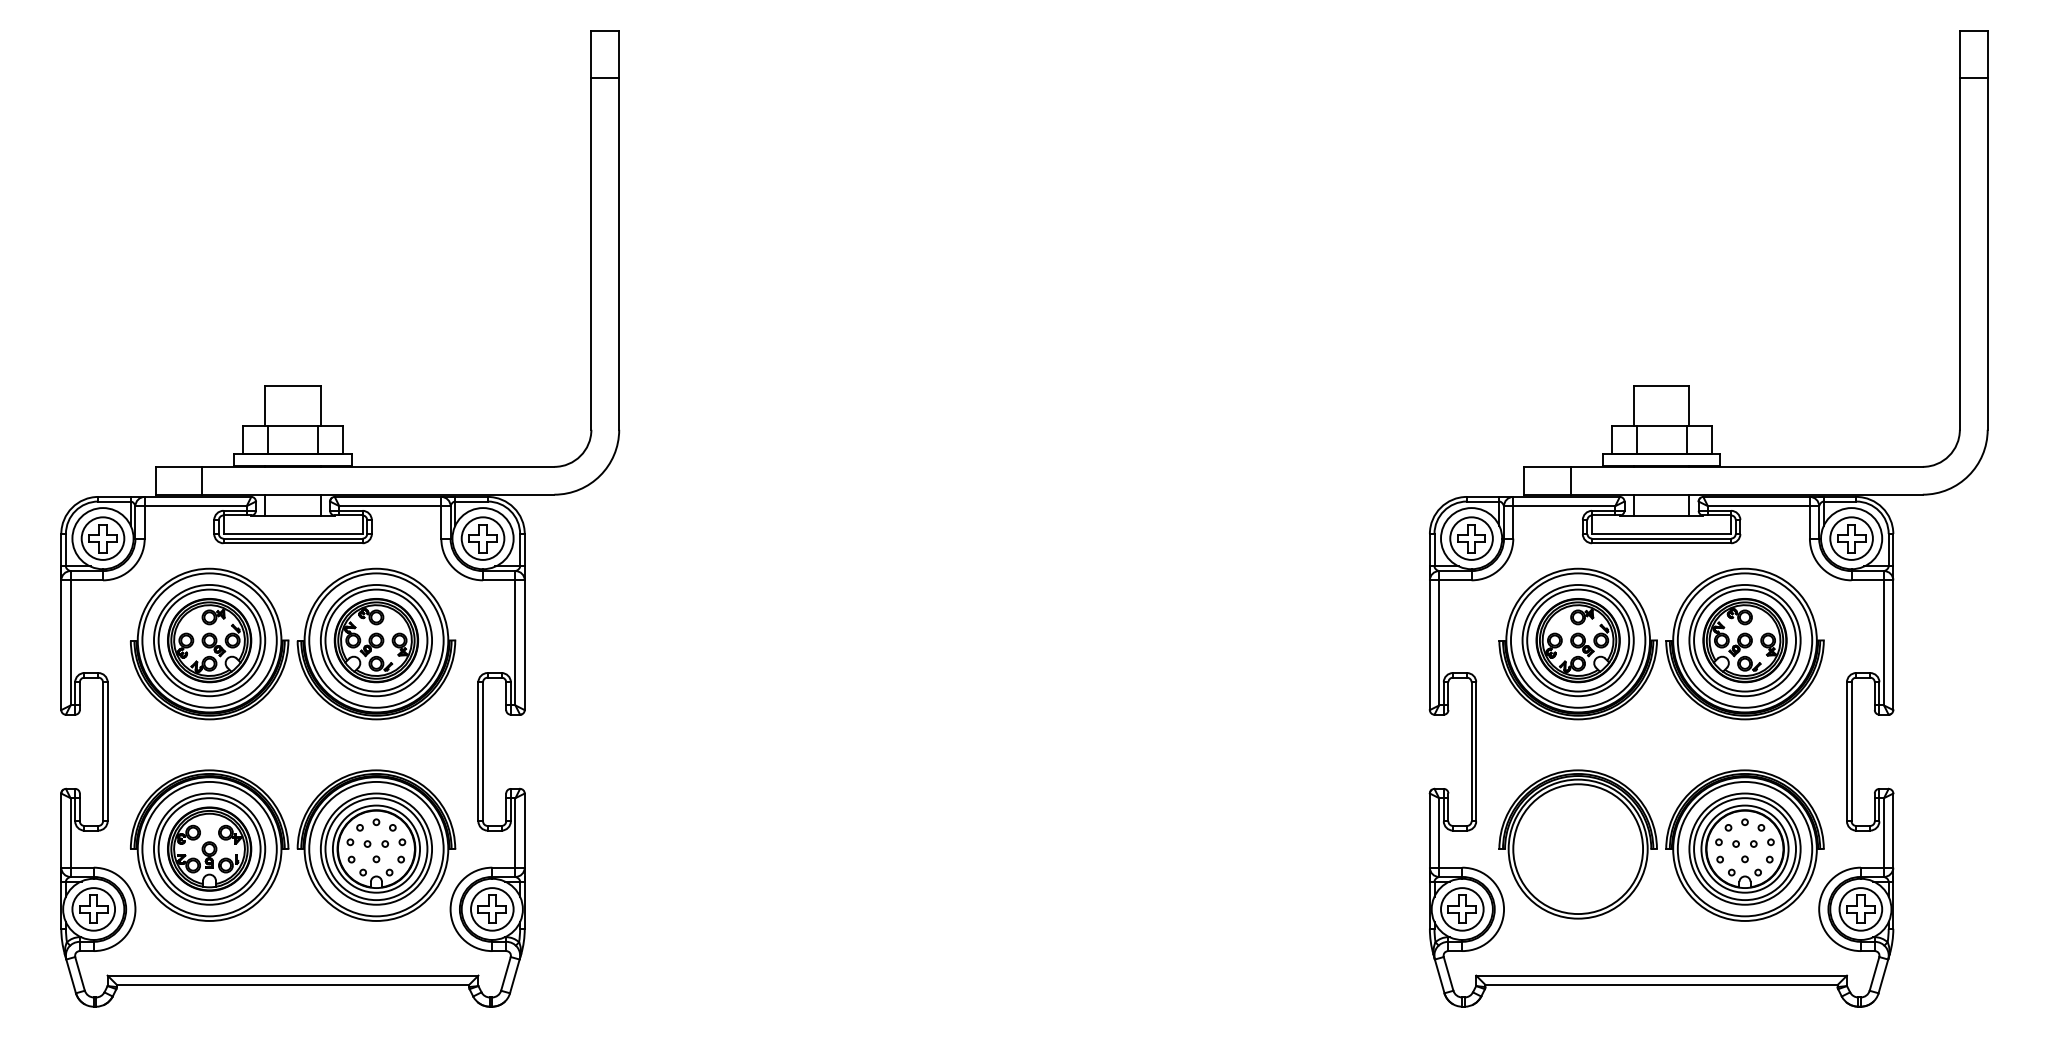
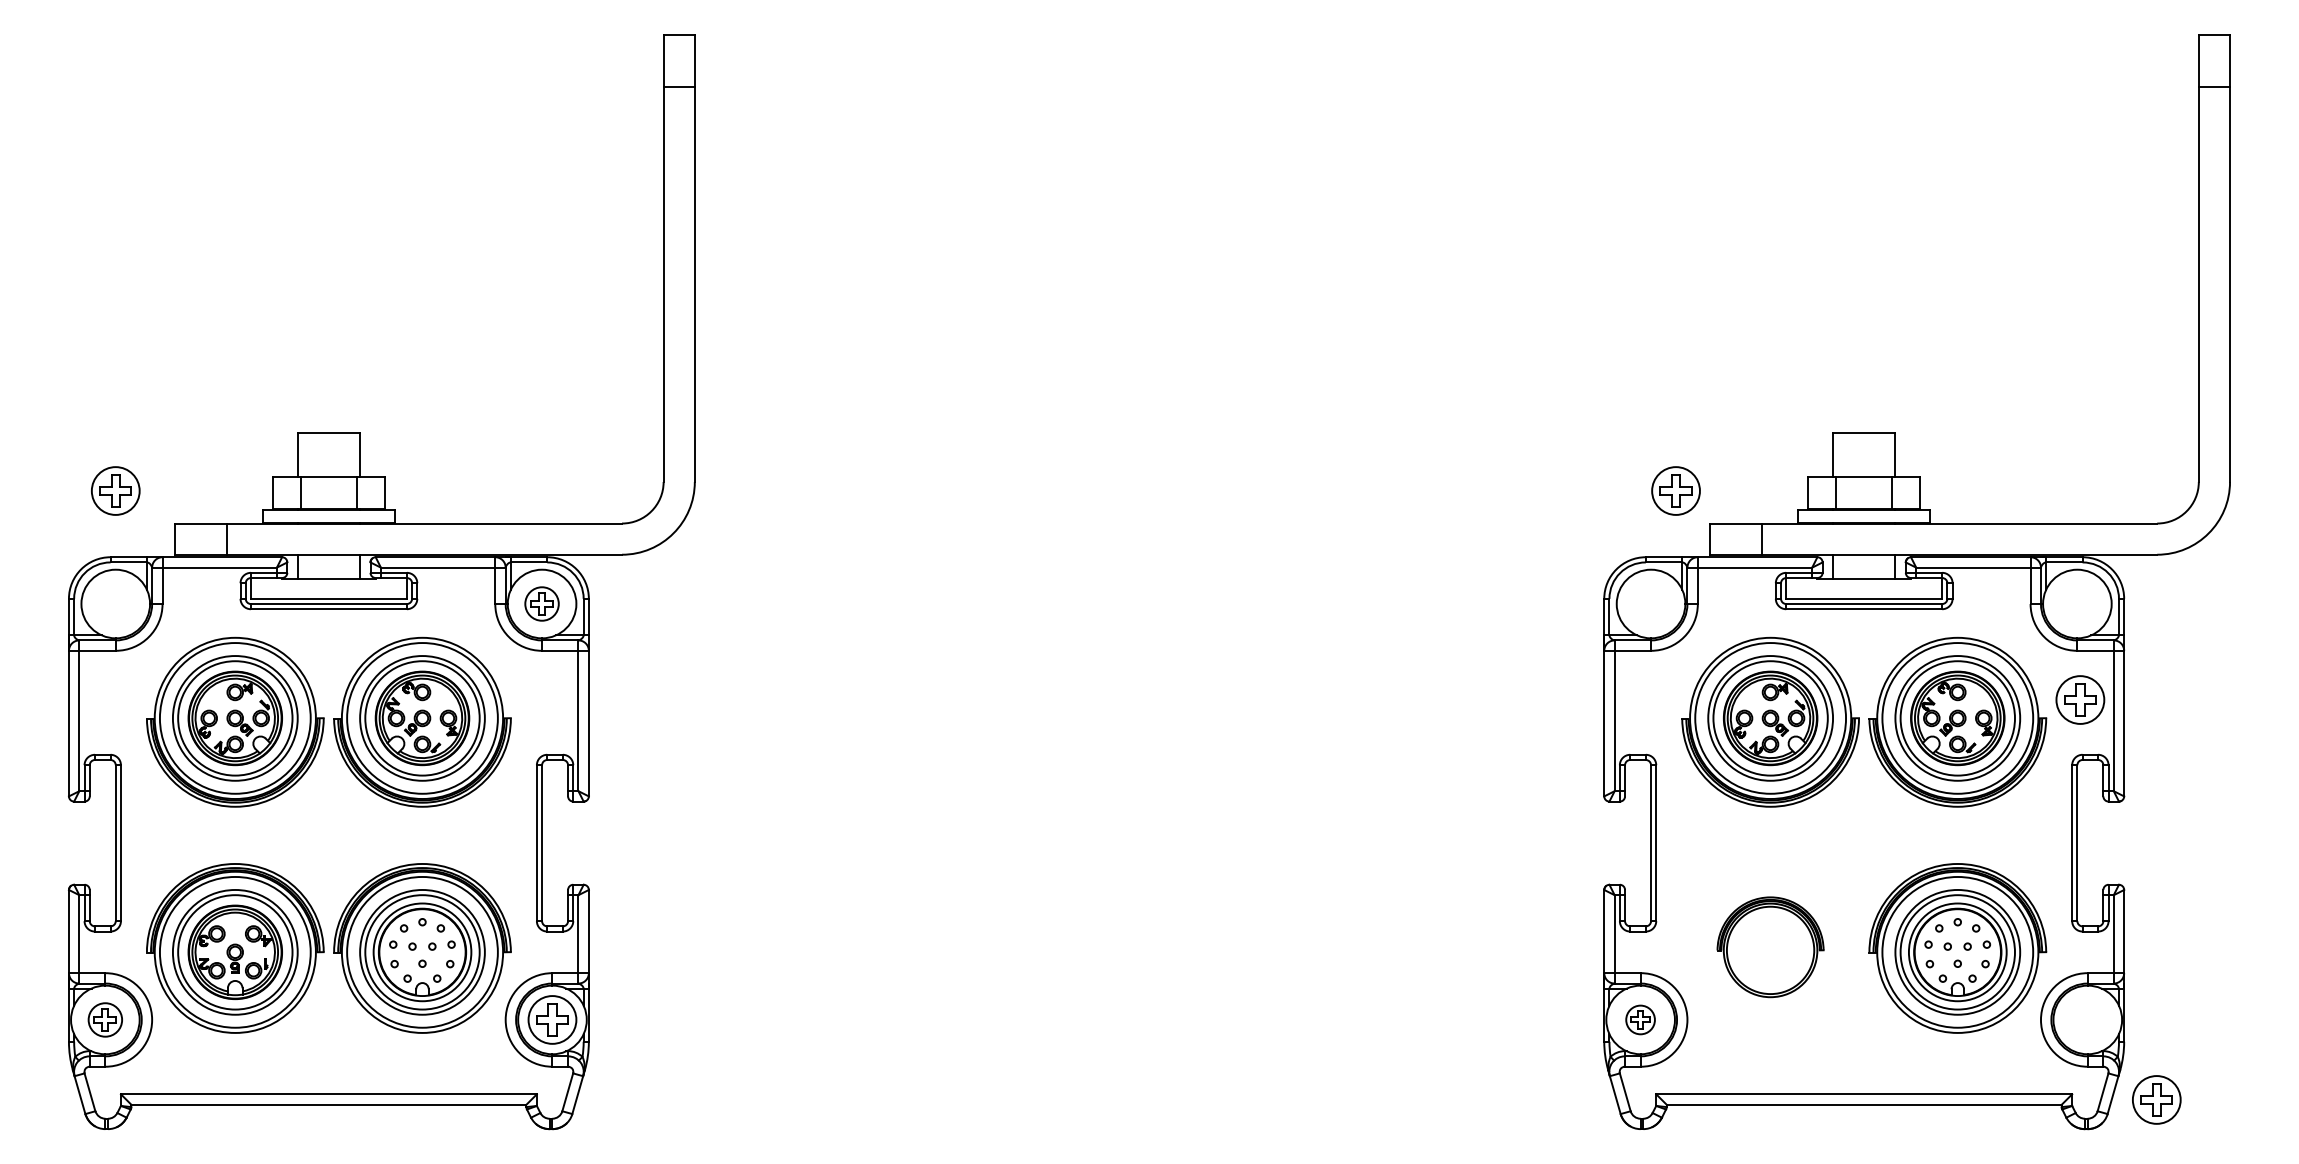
part: (102, 538) -> (115, 490), moved
part: (482, 538) -> (541, 603), size x0.7
part: (1471, 538) -> (1675, 490), moved
part: (1851, 538) -> (2080, 699), moved
part: (1578, 844) -> (1770, 947), size x0.6
part: (93, 908) -> (105, 1019), size x0.7
part: (1462, 908) -> (1640, 1019), size x0.6
part: (1860, 908) -> (2156, 1099), moved

